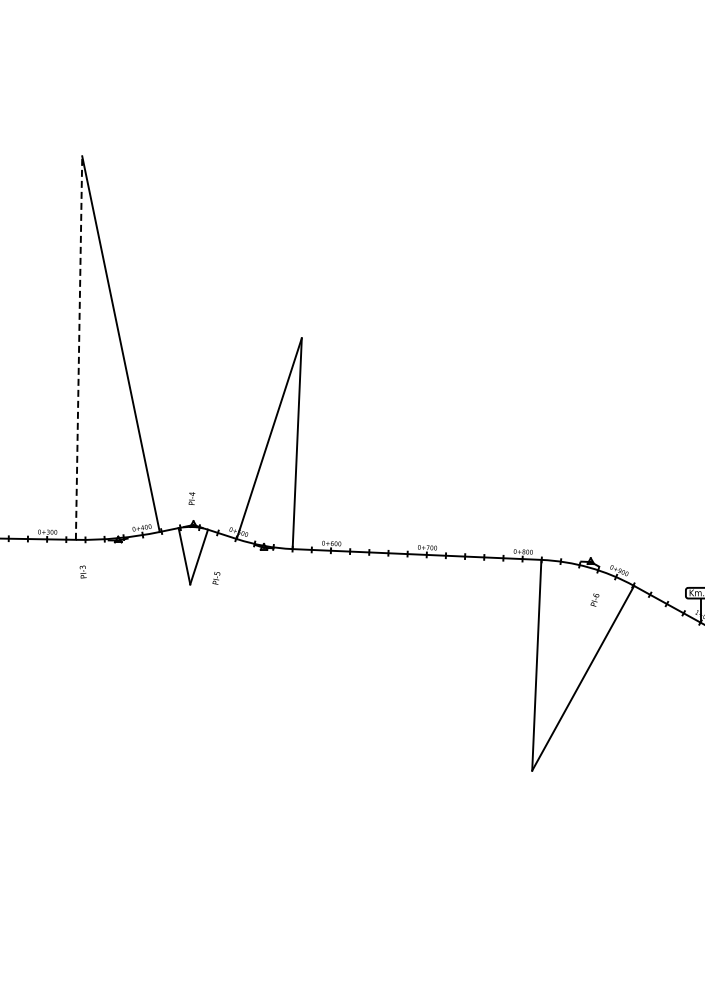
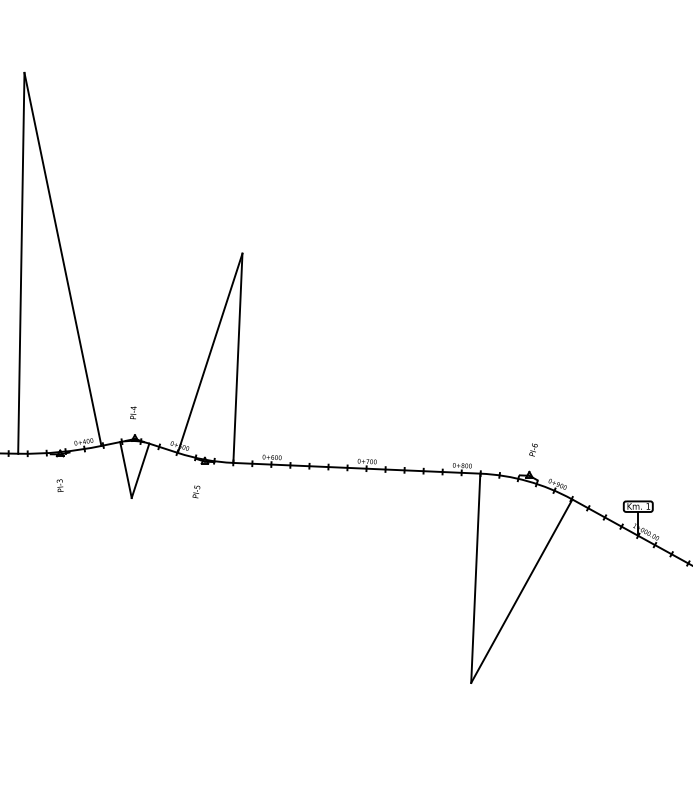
line: (79, 348) -> (21, 263), dashed -> solid
text: (82, 571) -> (59, 485), moved
text: (216, 578) -> (196, 492), moved
text: (594, 599) -> (533, 449), moved

